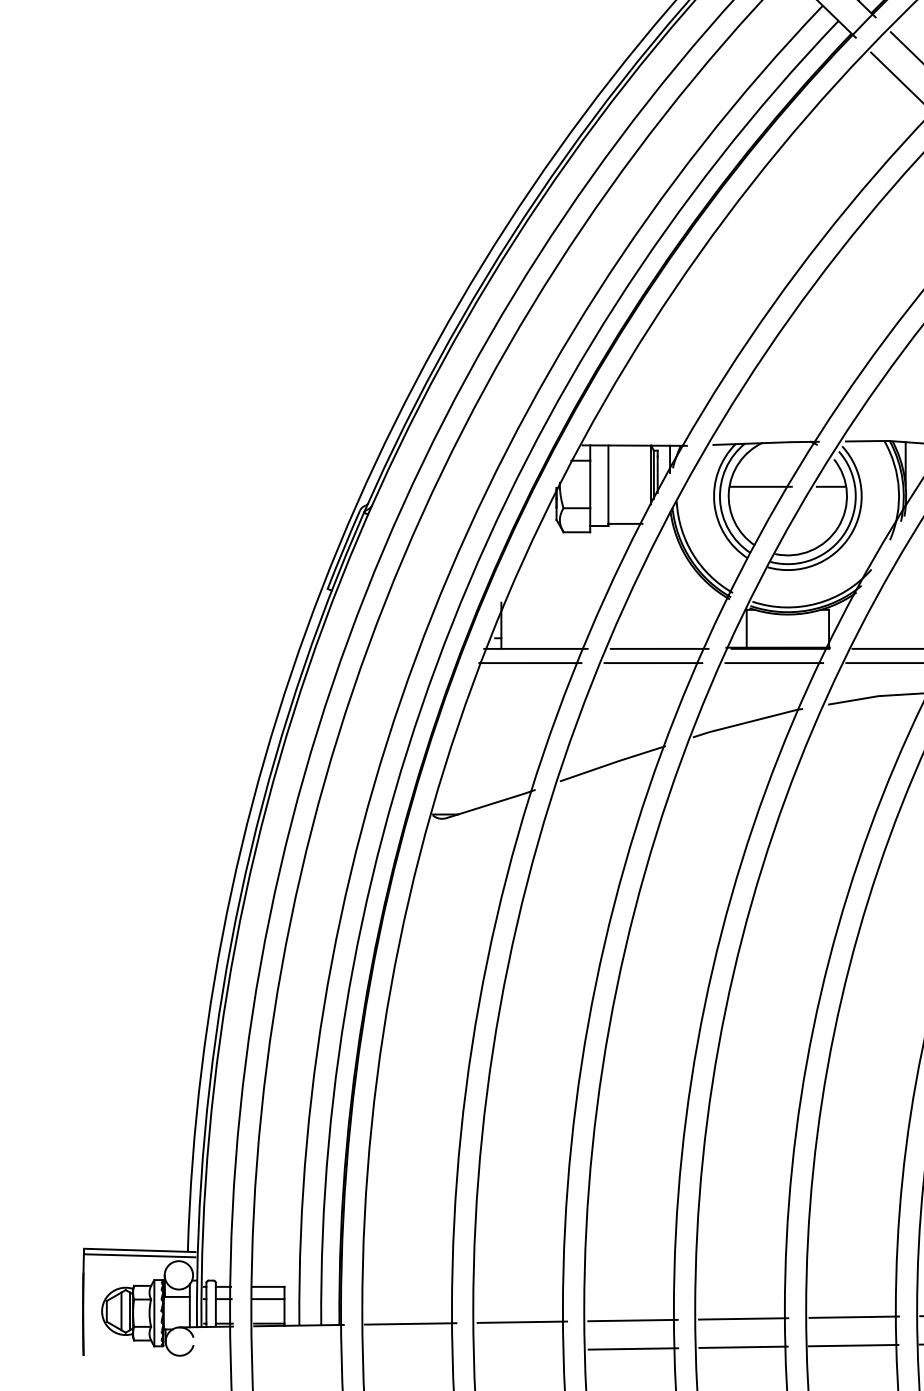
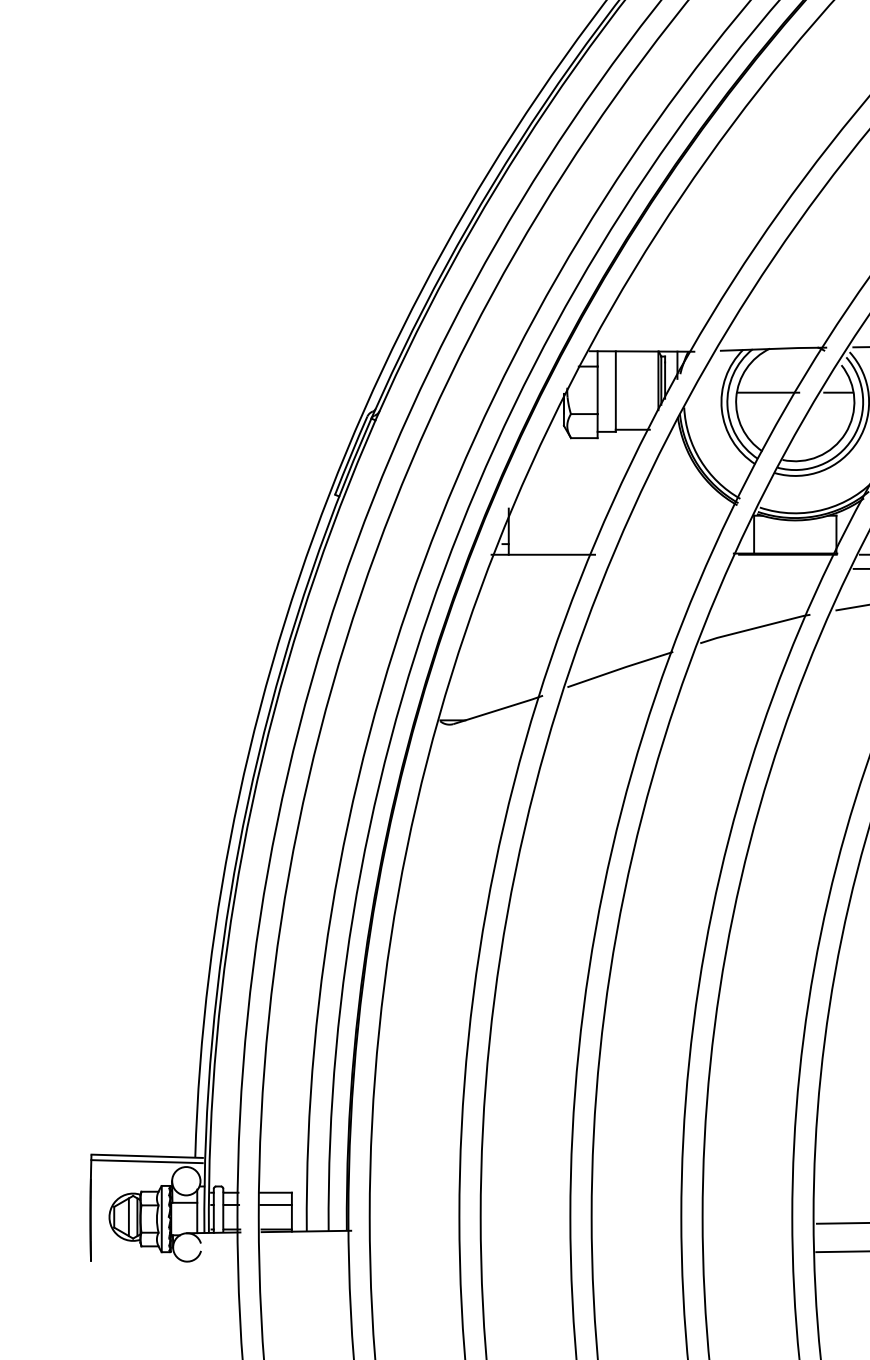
line: (659, 648) -> (666, 554), removed
line: (530, 663) -> (537, 569), removed
line: (653, 663) -> (660, 569), removed
line: (774, 663) -> (781, 569), removed
line: (743, 1318) -> (750, 1224), removed
line: (632, 1320) -> (639, 1226), removed
line: (522, 1321) -> (529, 1227), removed
line: (410, 1323) -> (417, 1229), removed
line: (743, 1346) -> (750, 1252), removed
line: (633, 1348) -> (640, 1254), removed

